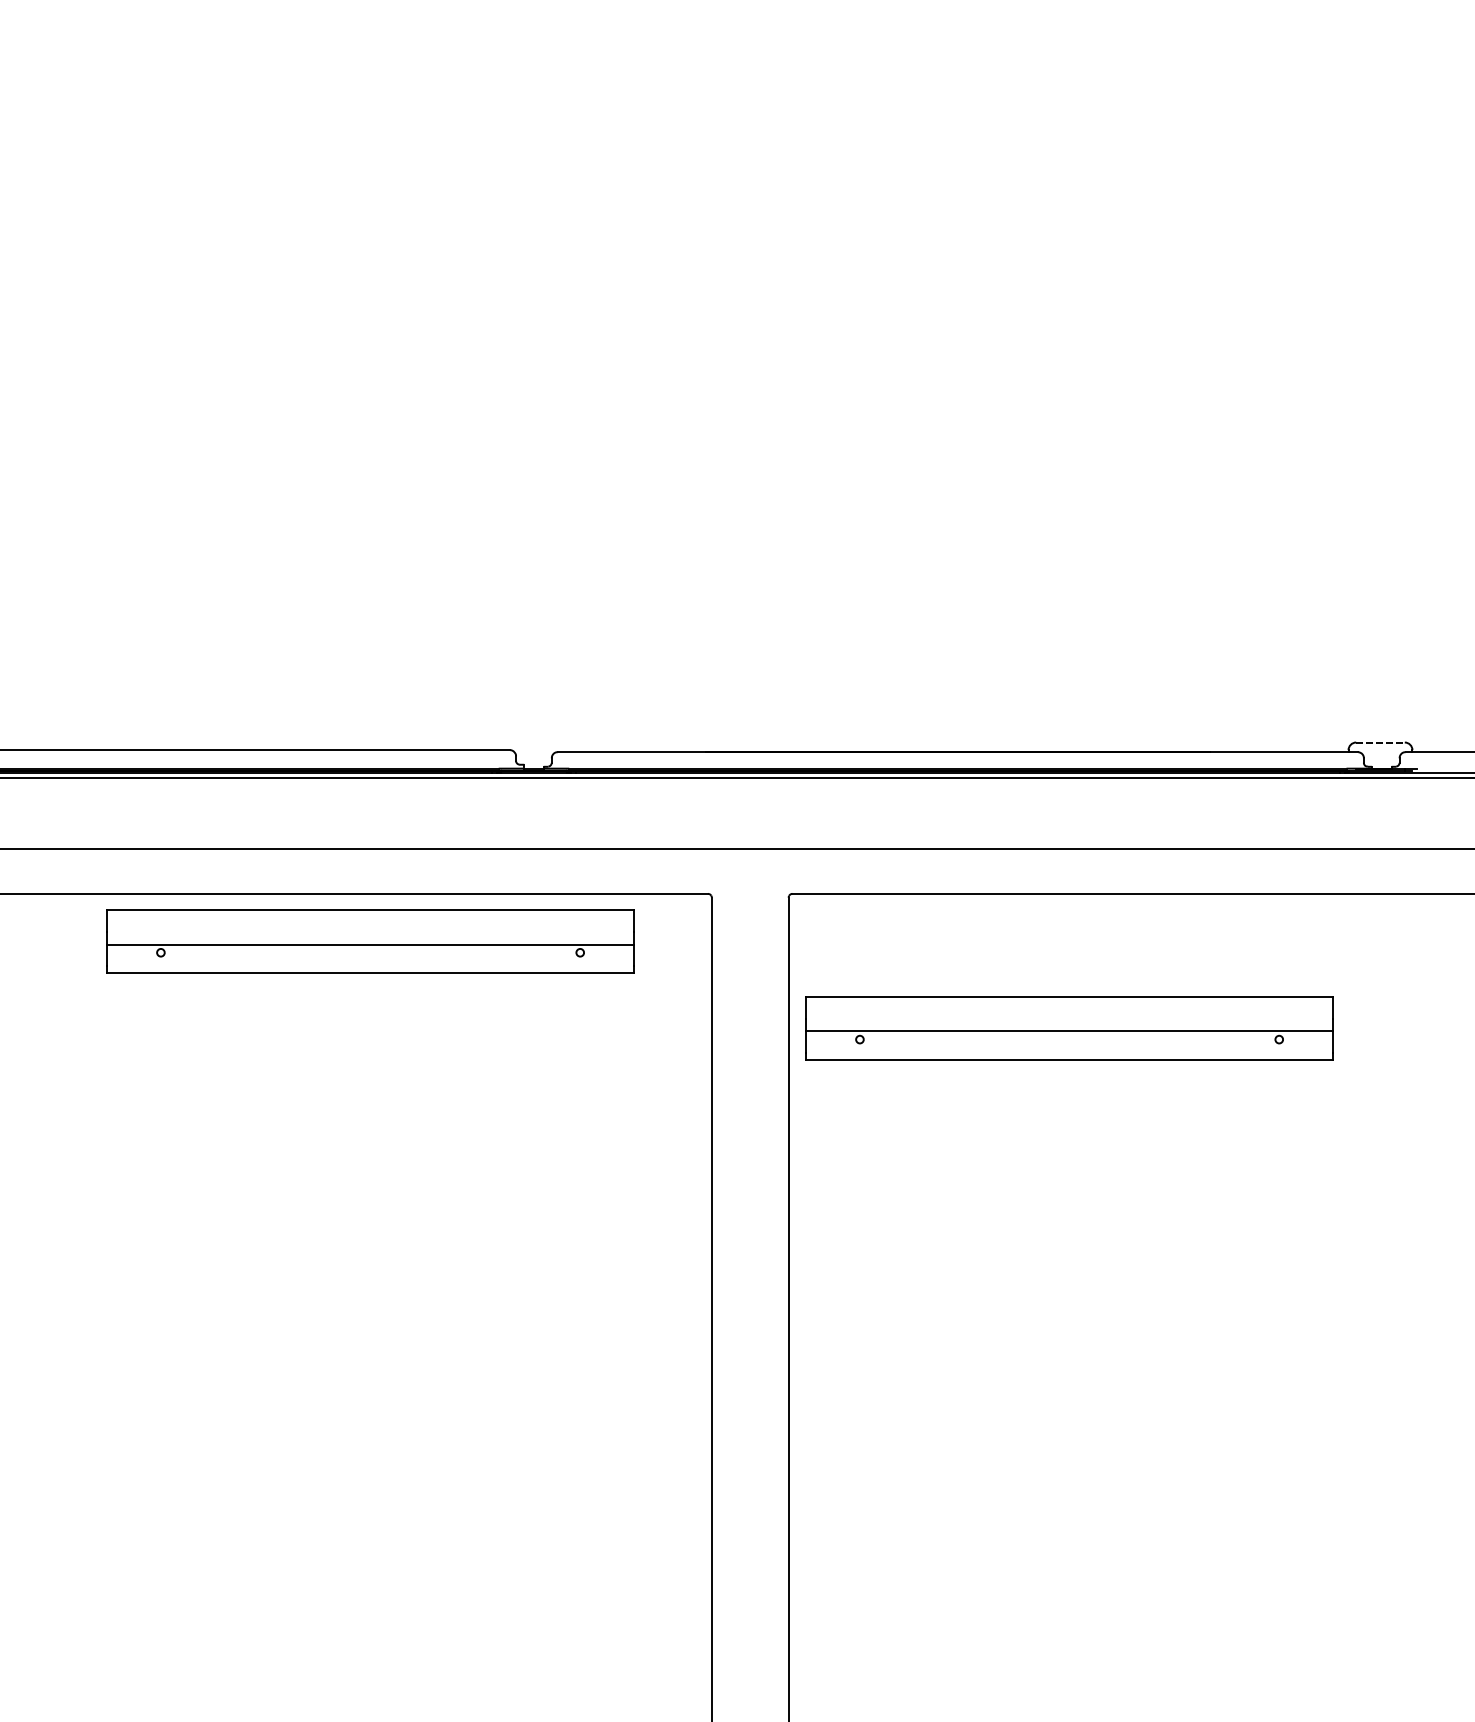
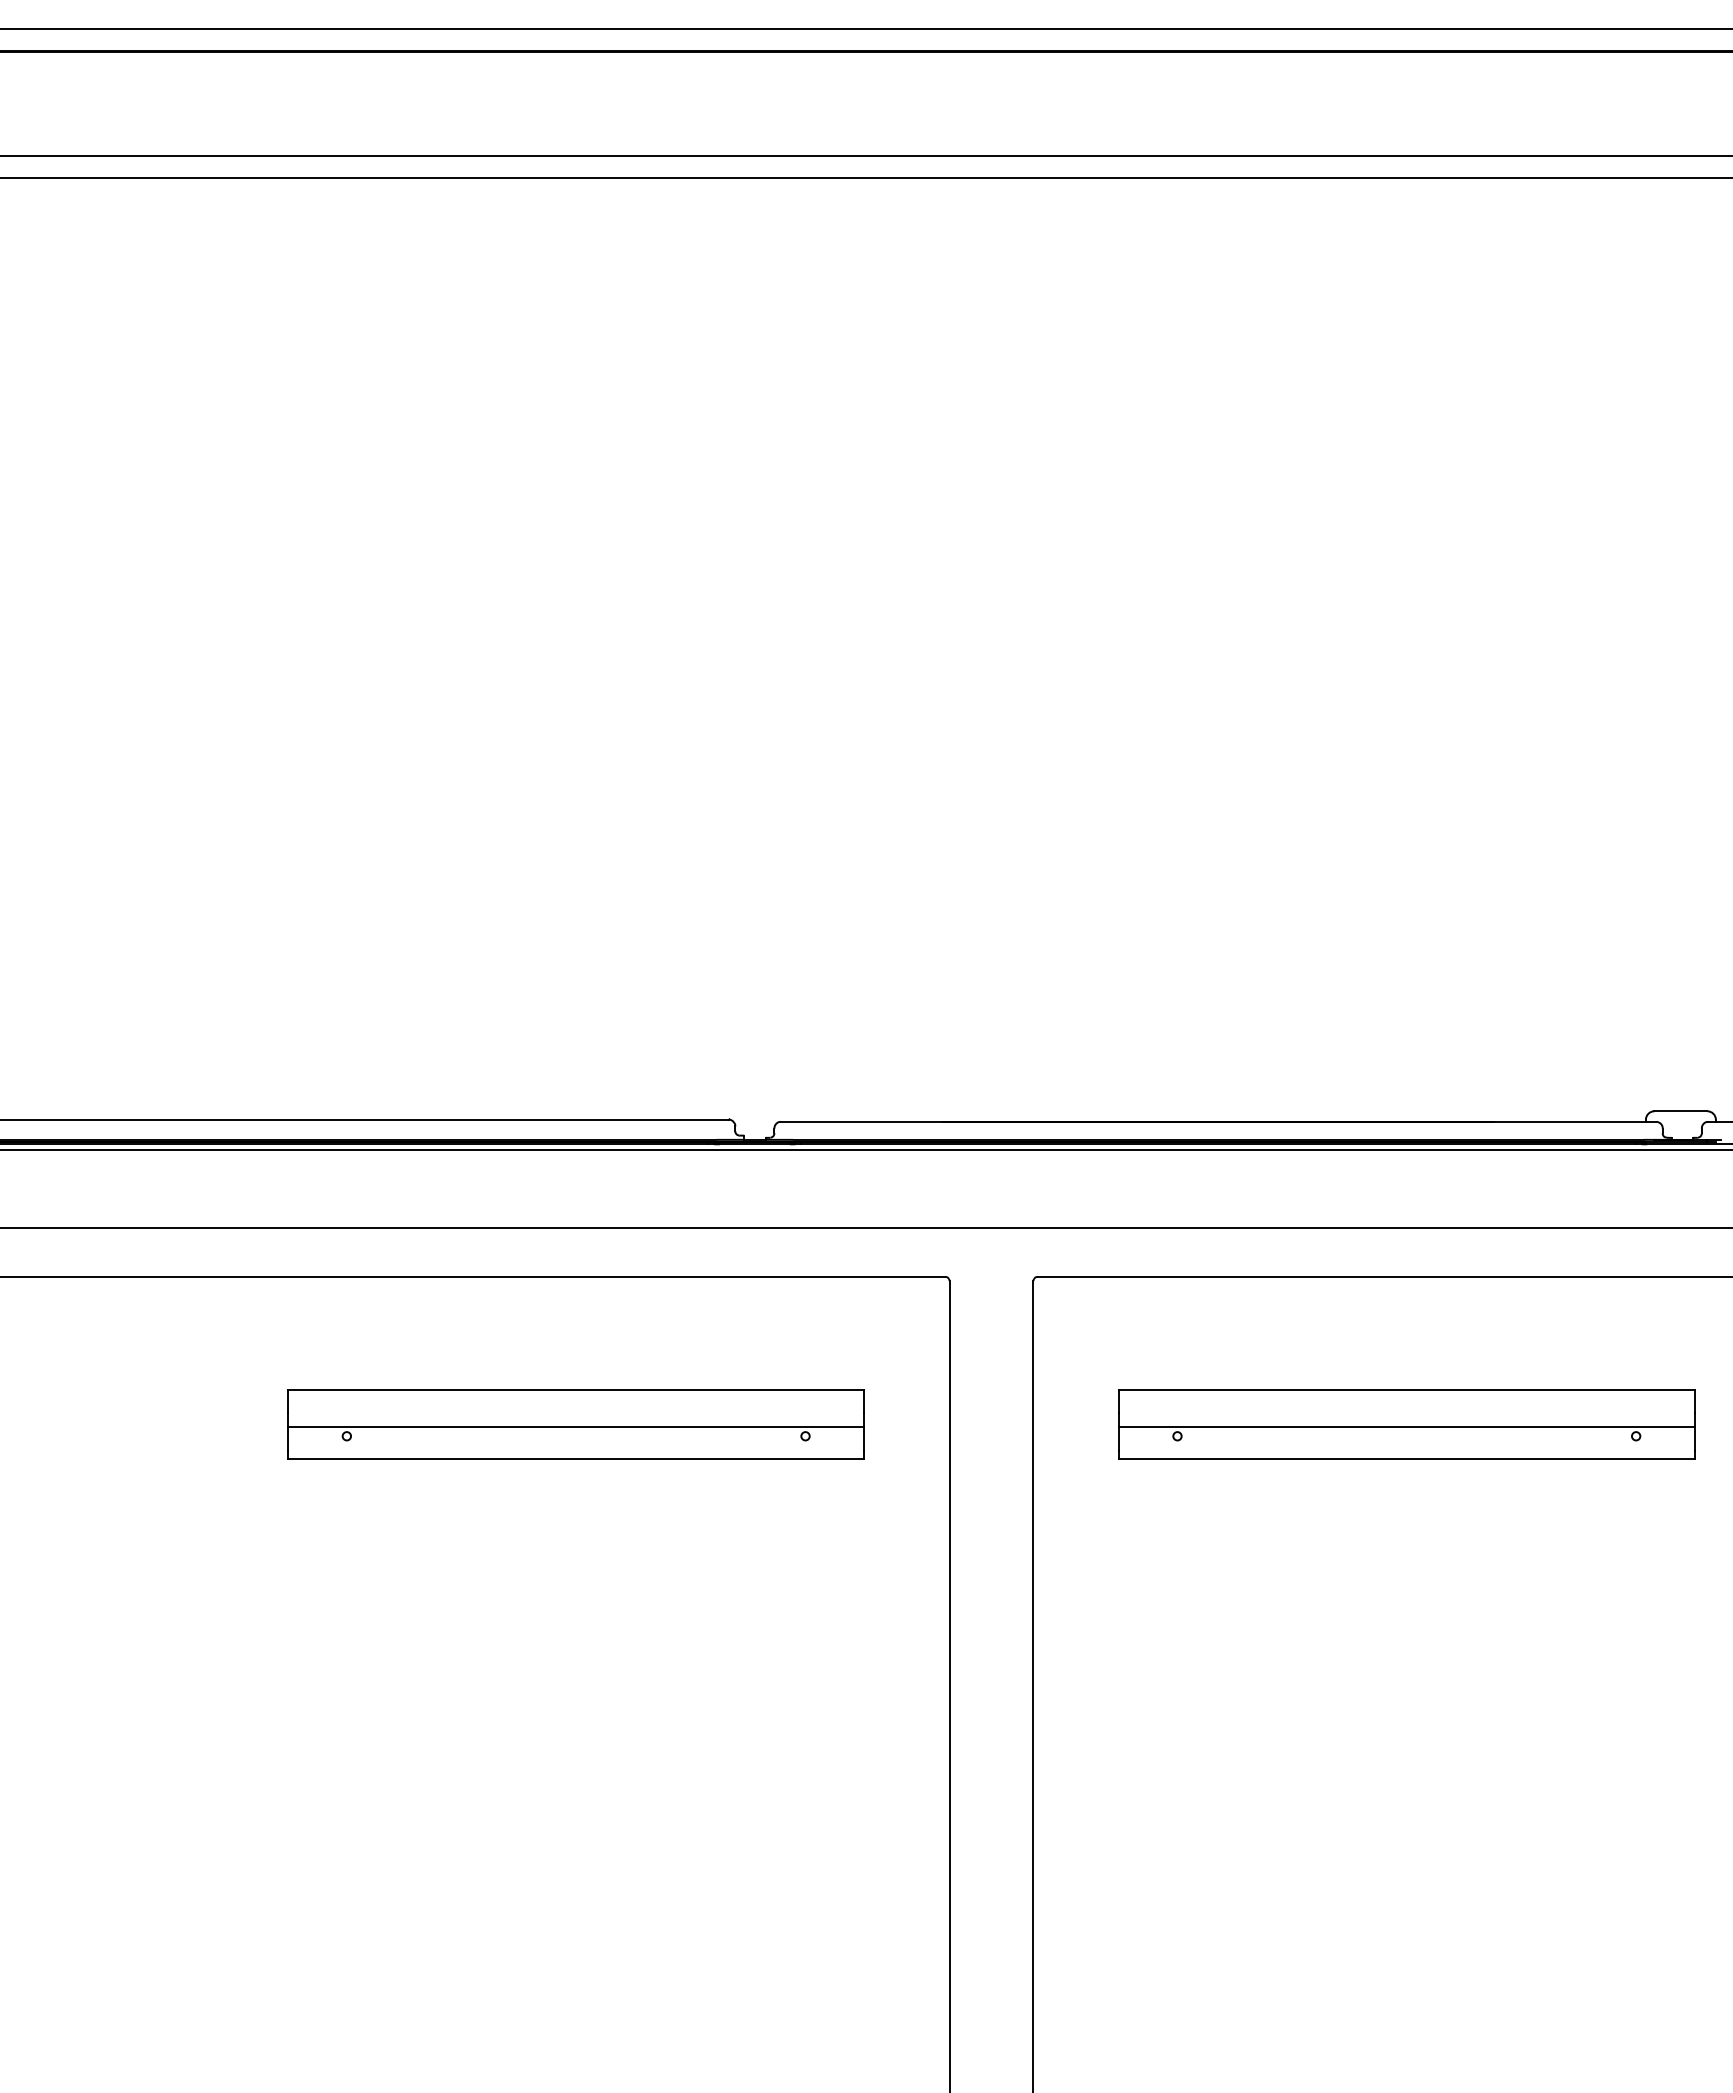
line: (1380, 742) -> (1680, 1111), dashed -> solid
part: (369, 942) -> (575, 1424), moved
part: (1069, 1028) -> (1406, 1424), moved

